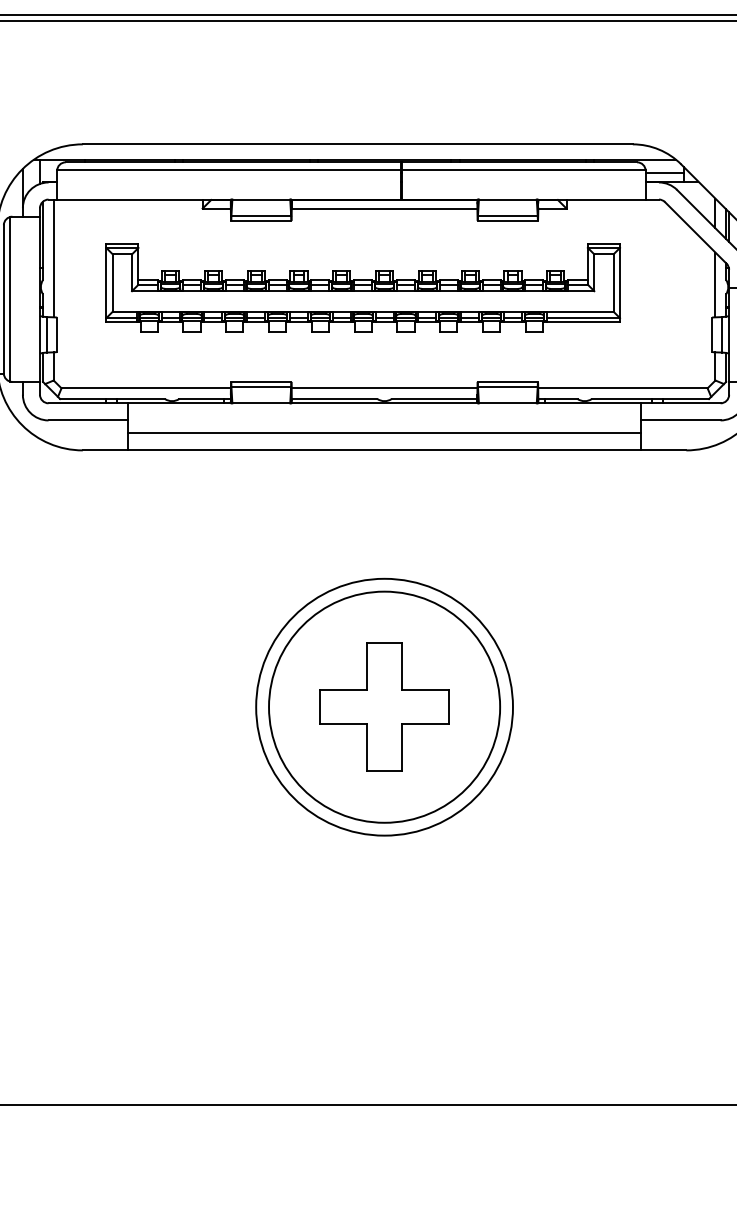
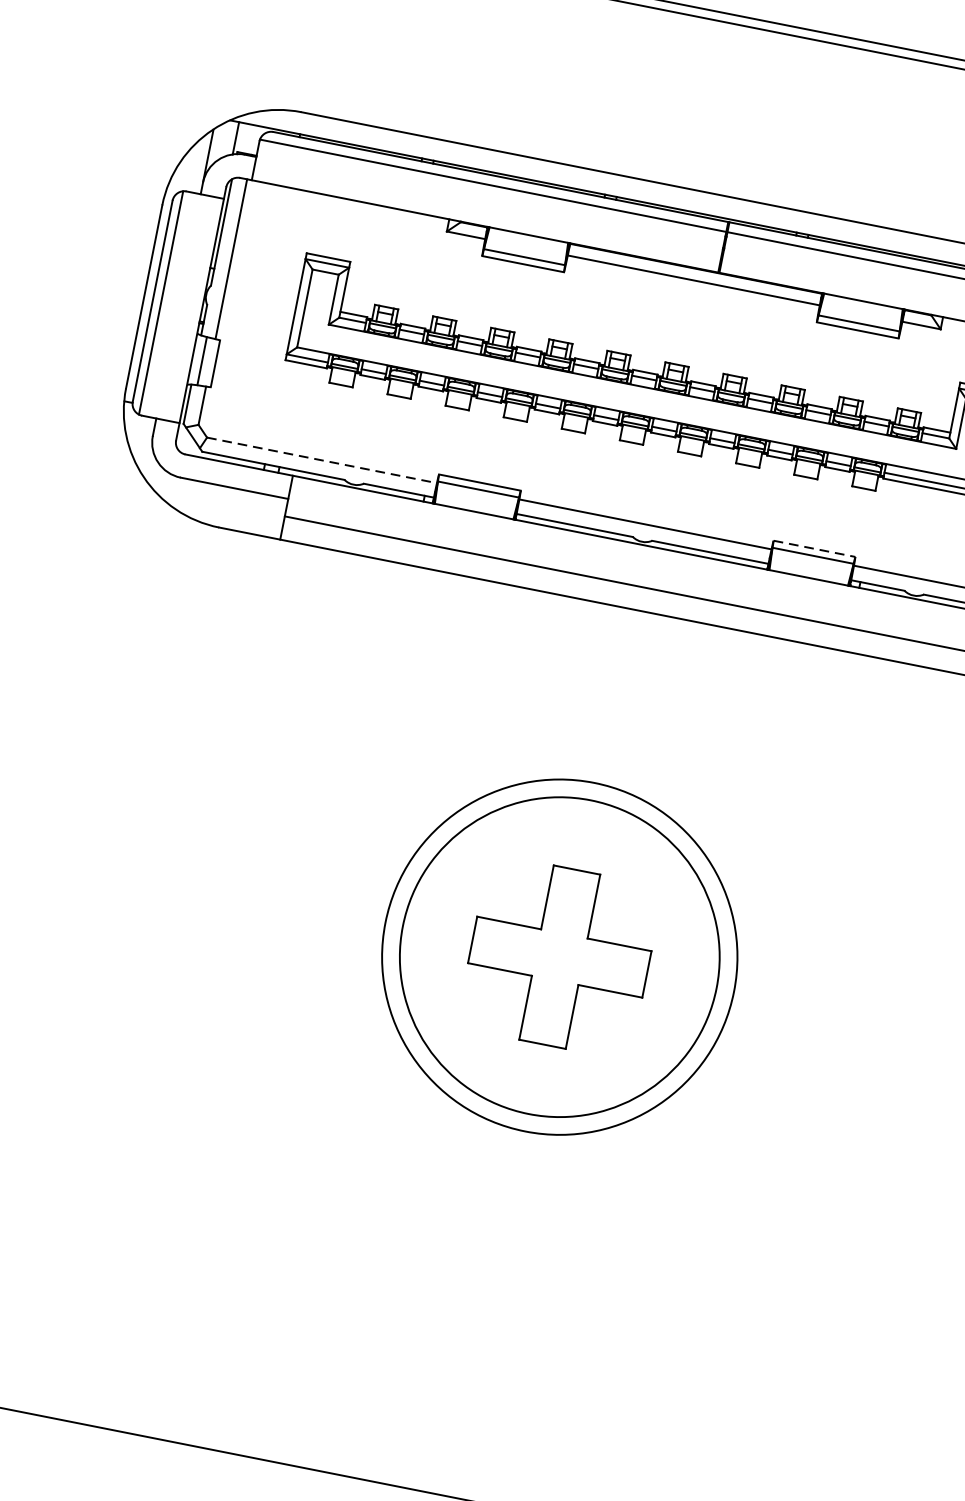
line: (508, 381) -> (815, 548), solid -> dashed
line: (146, 388) -> (322, 460), solid -> dashed

